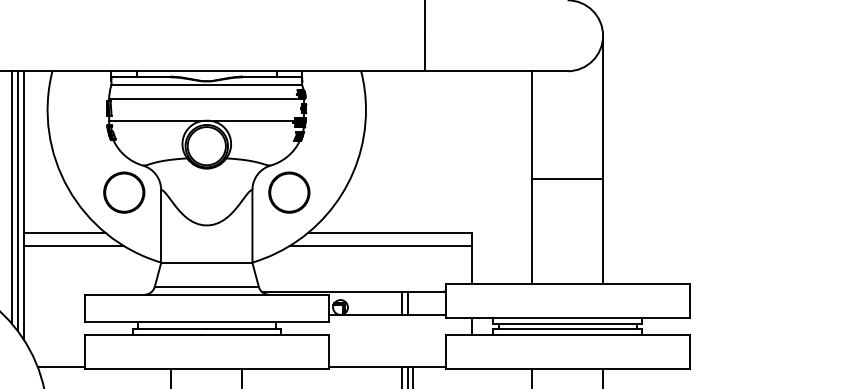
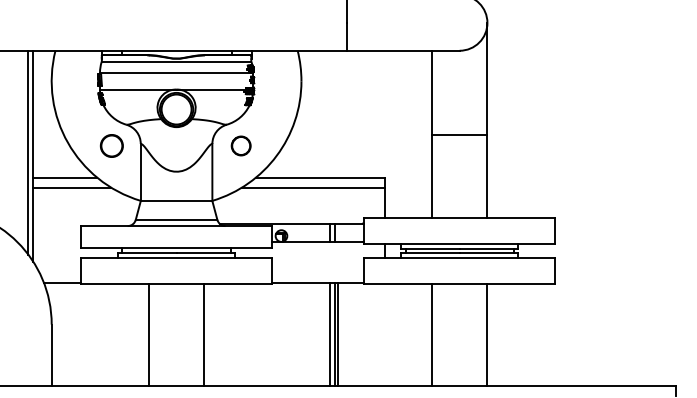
circle: (123, 192) -> (111, 145), size x0.7
circle: (288, 192) -> (240, 145), size x0.6
line: (11, 197) -> (23, 149), removed

